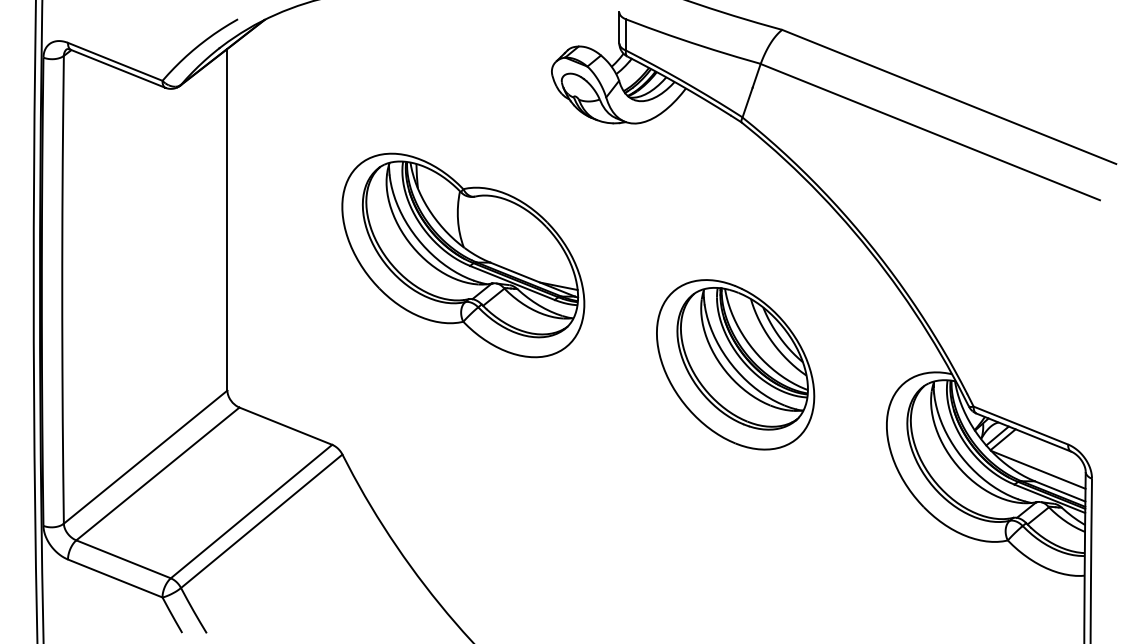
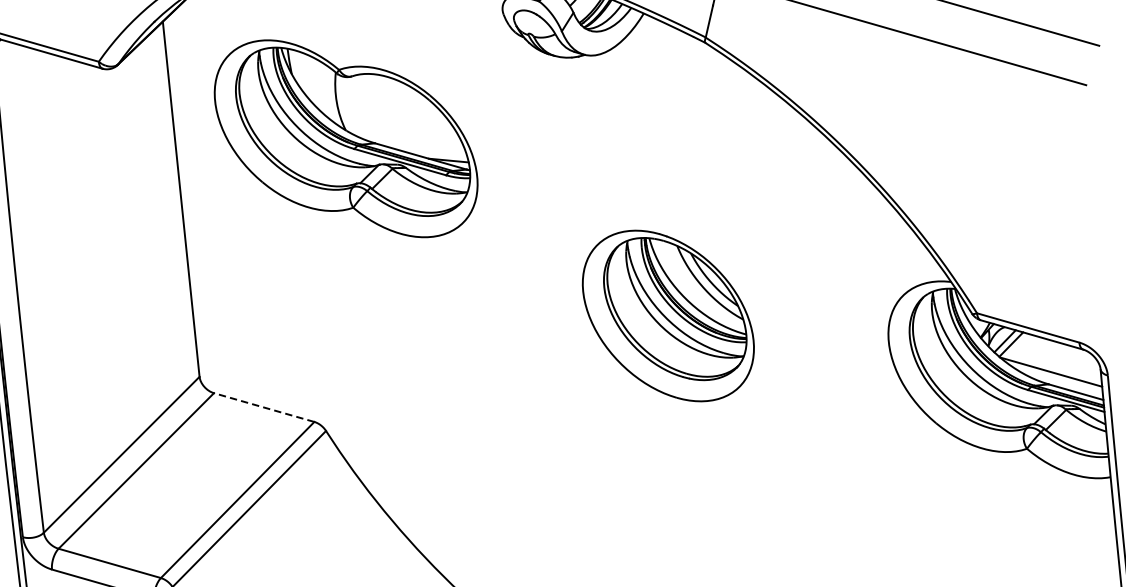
part: (463, 255) -> (346, 138), moved
part: (735, 364) -> (668, 315), moved
line: (285, 426) -> (263, 407), solid -> dashed

